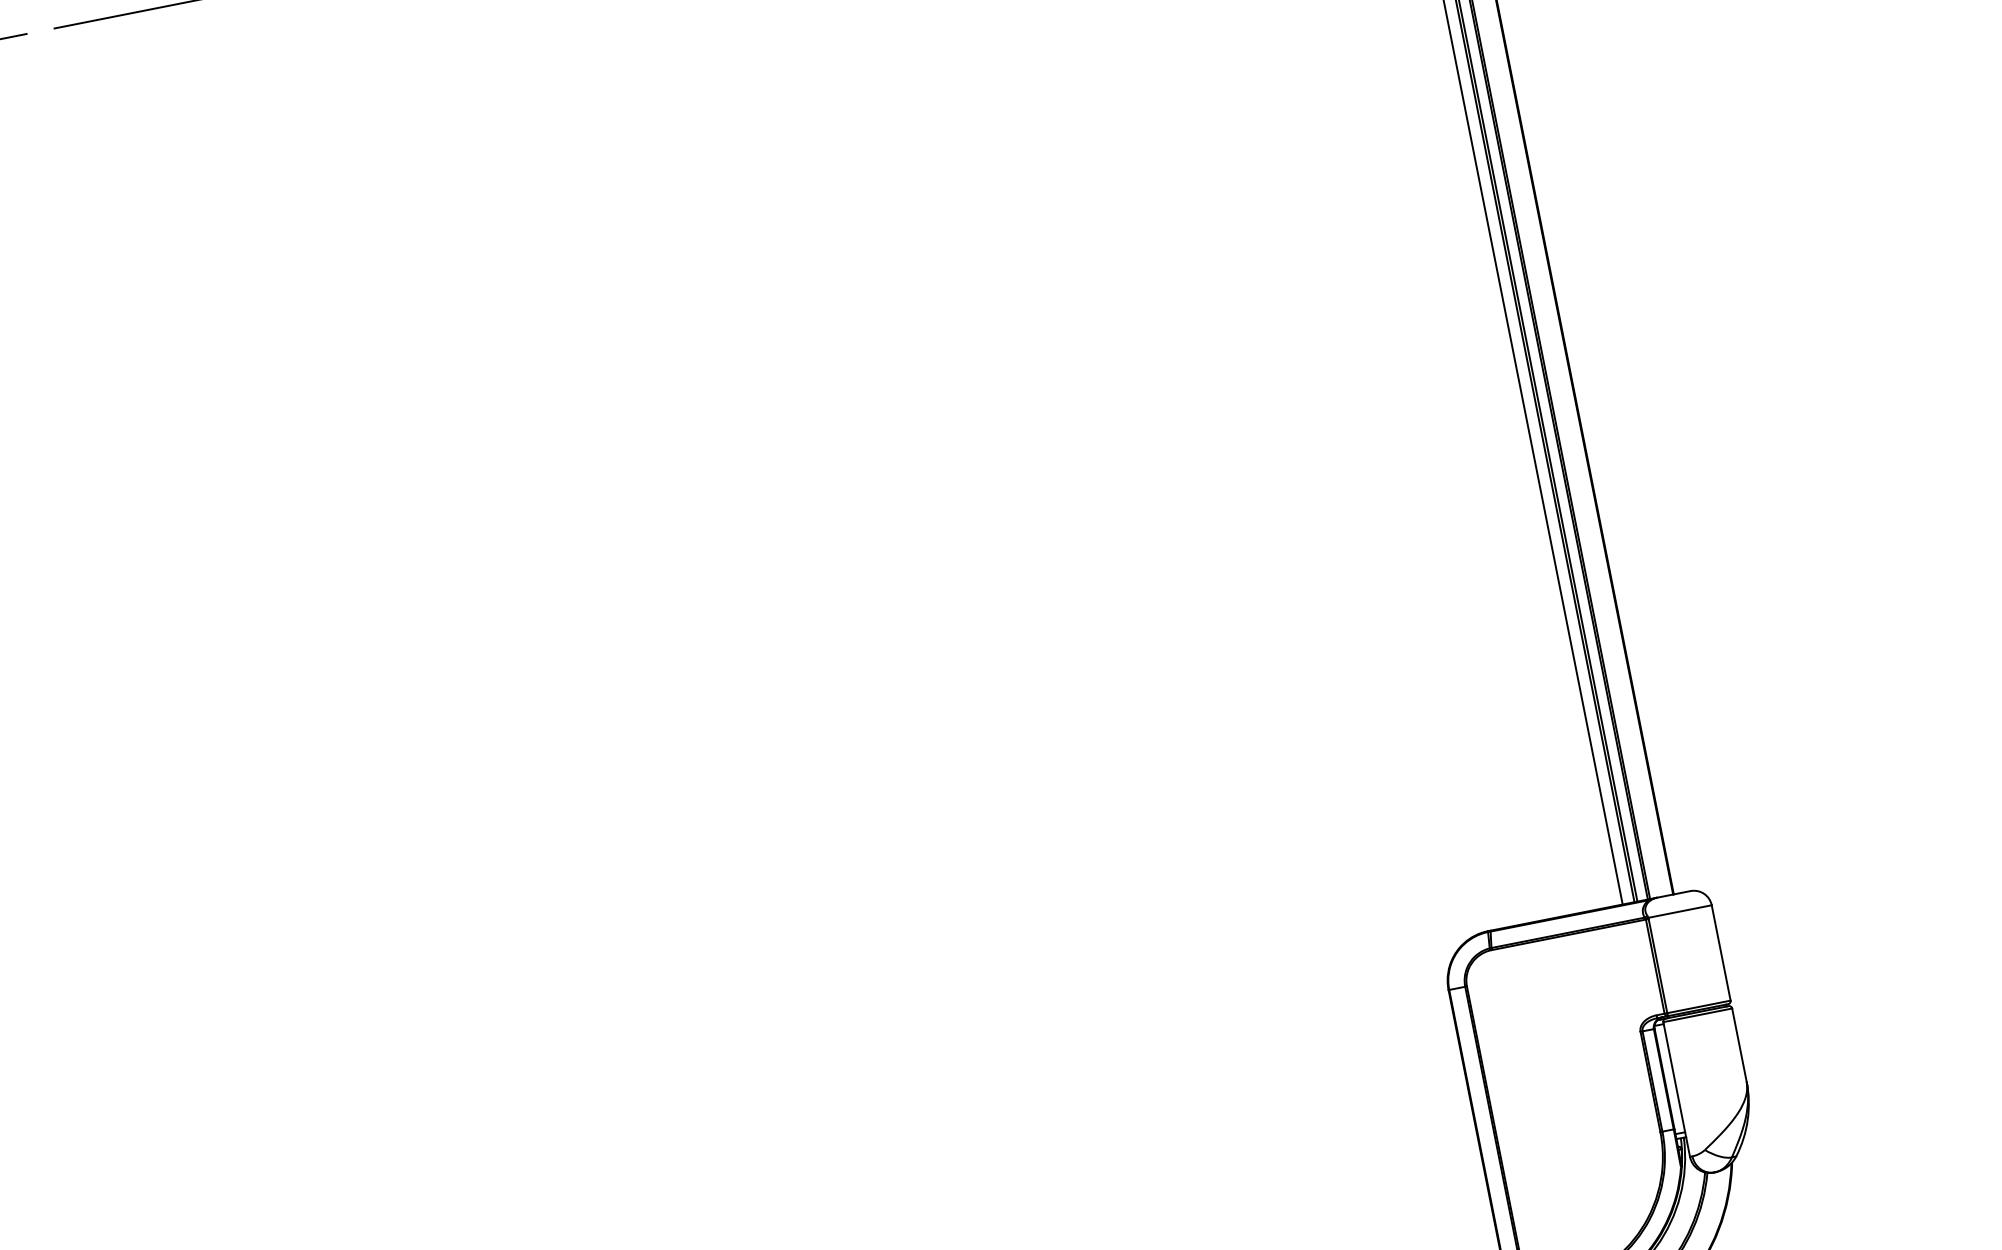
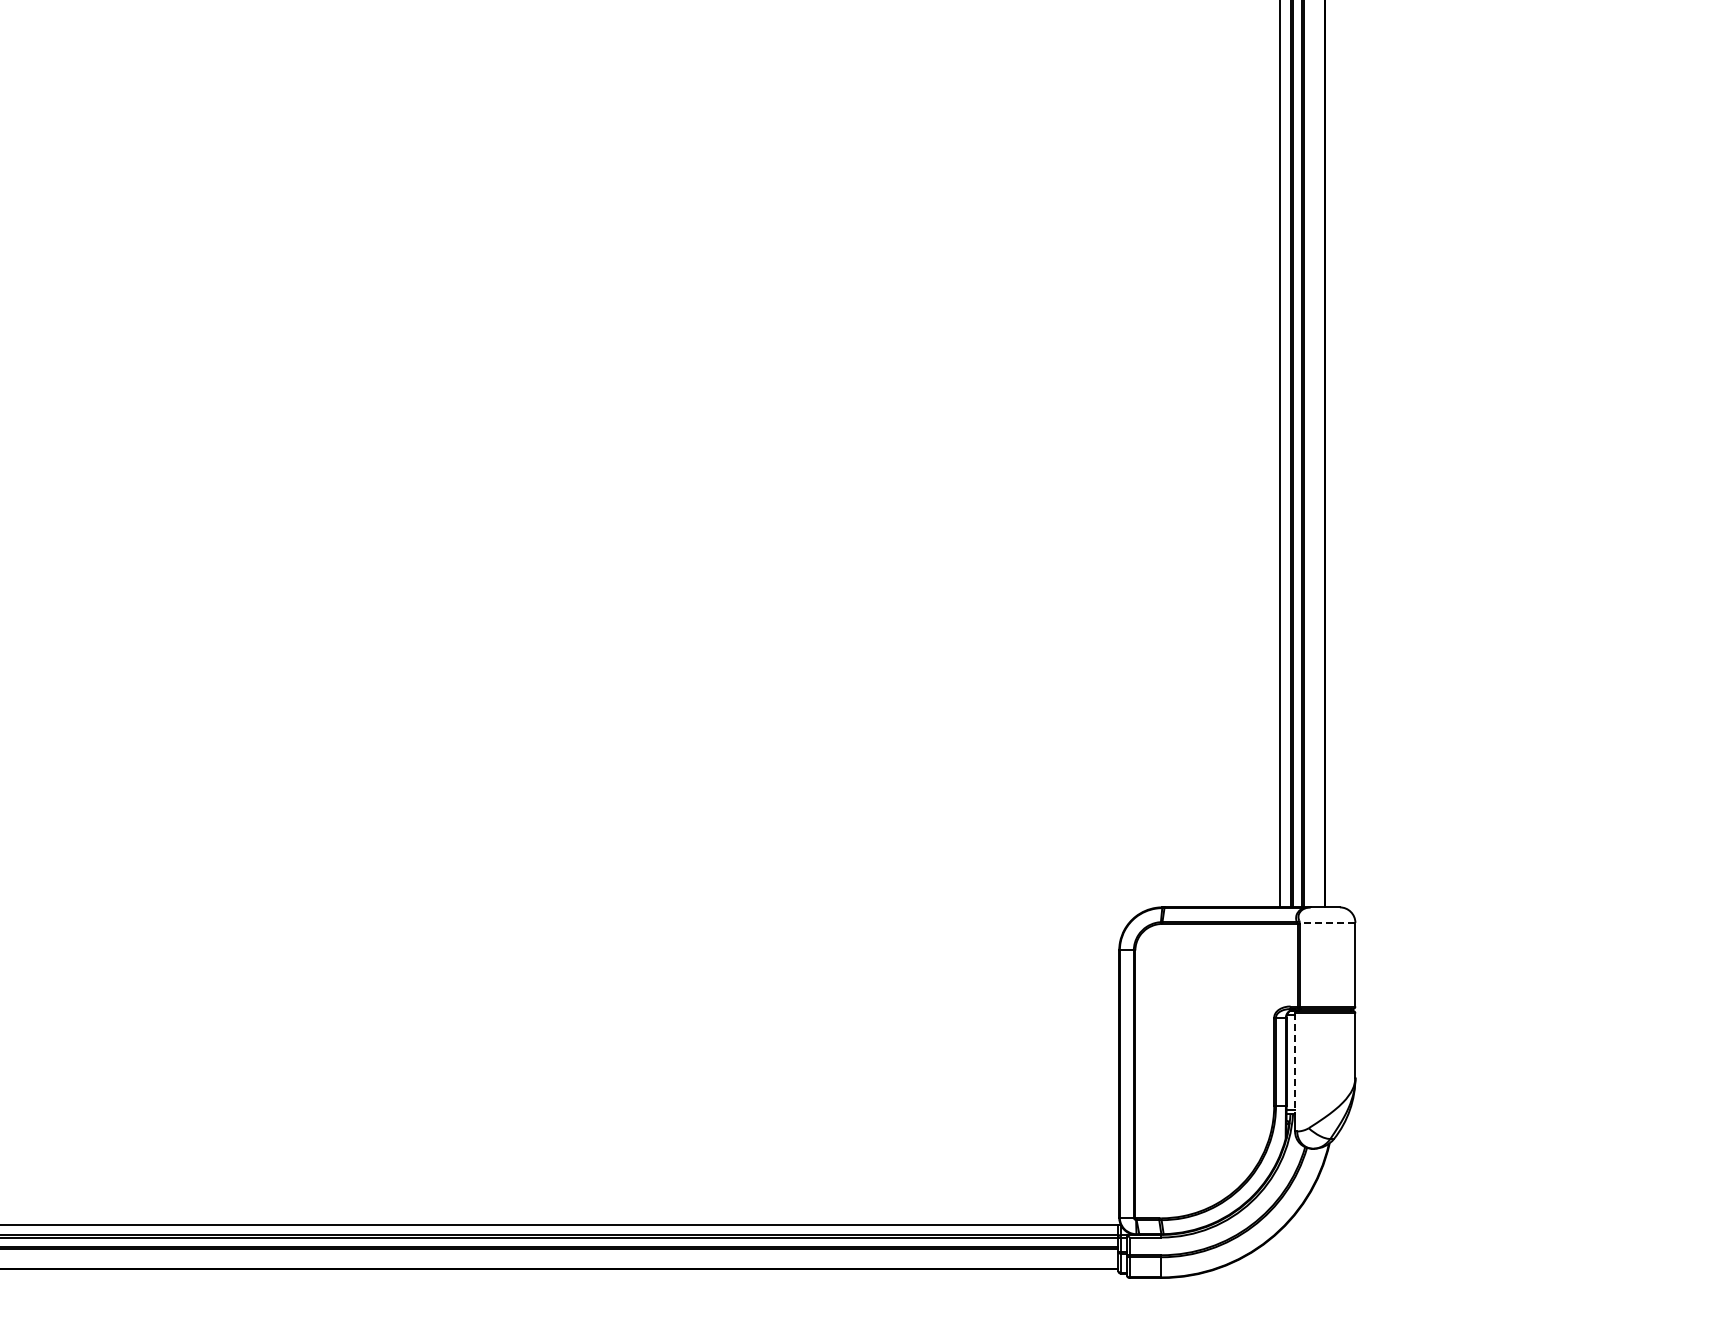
line: (1679, 911) -> (1327, 922), solid -> dashed
line: (1675, 1080) -> (1295, 1064), solid -> dashed

